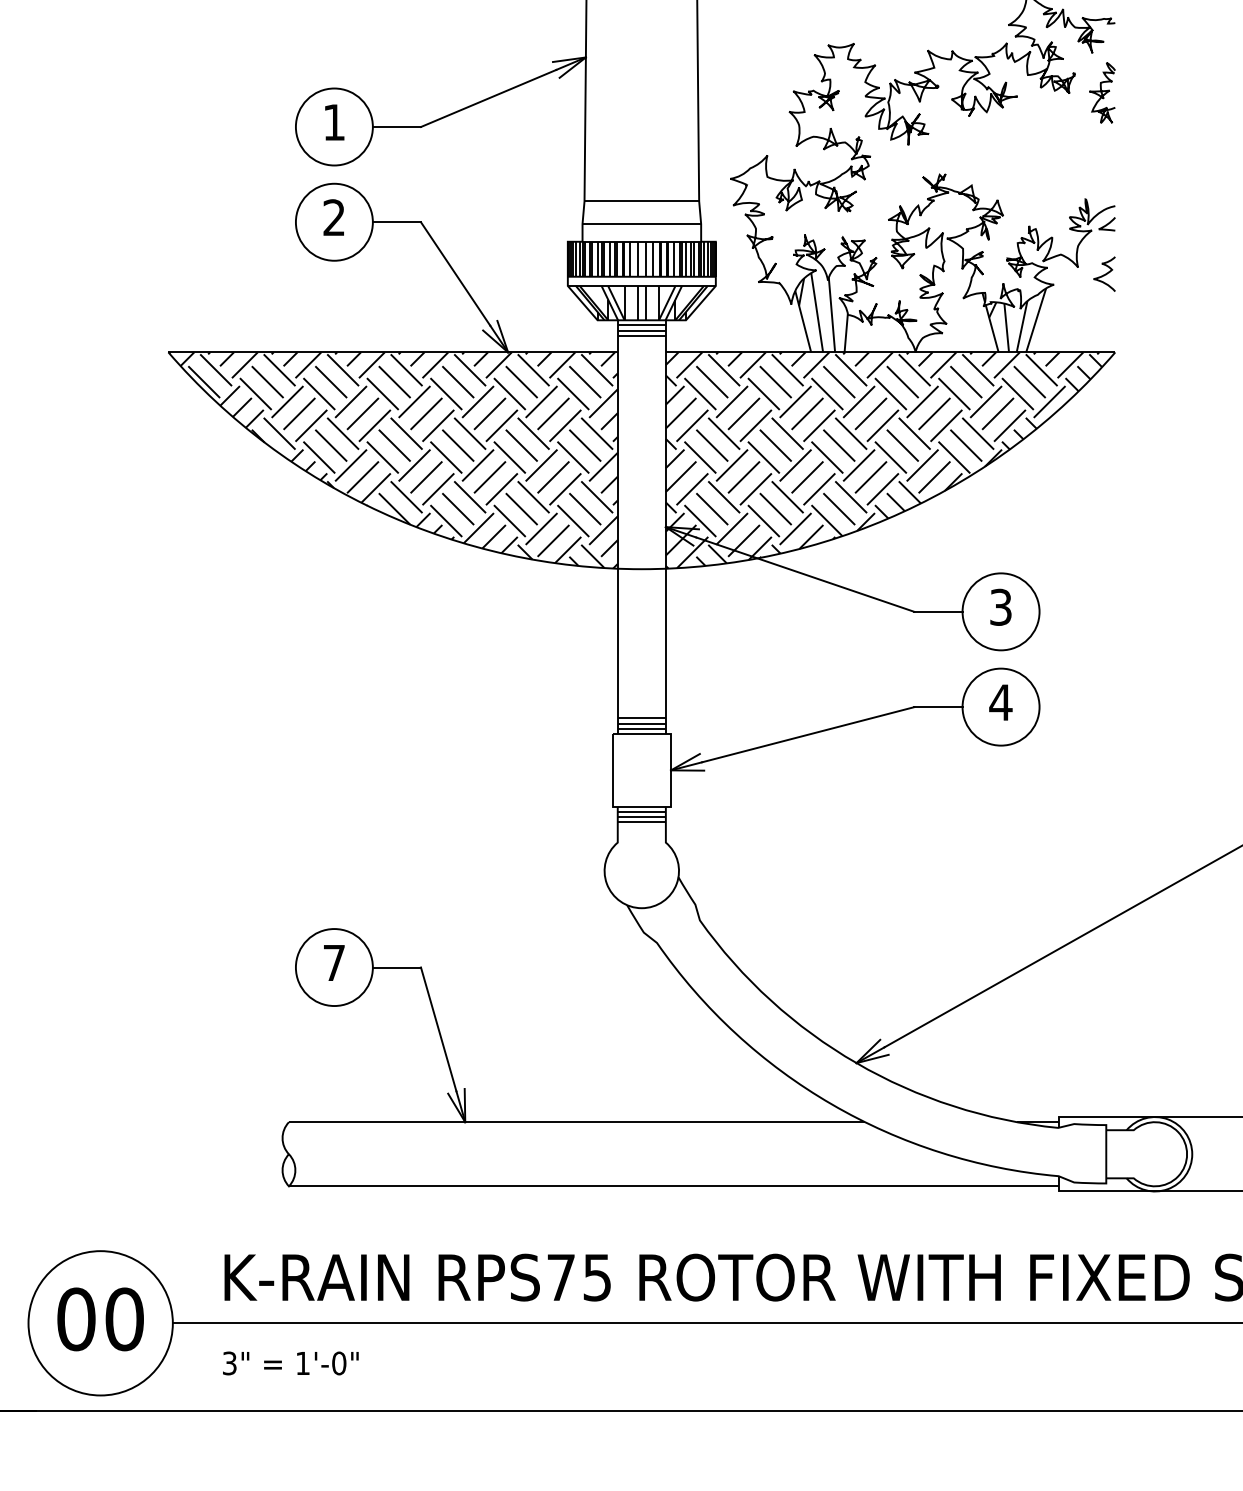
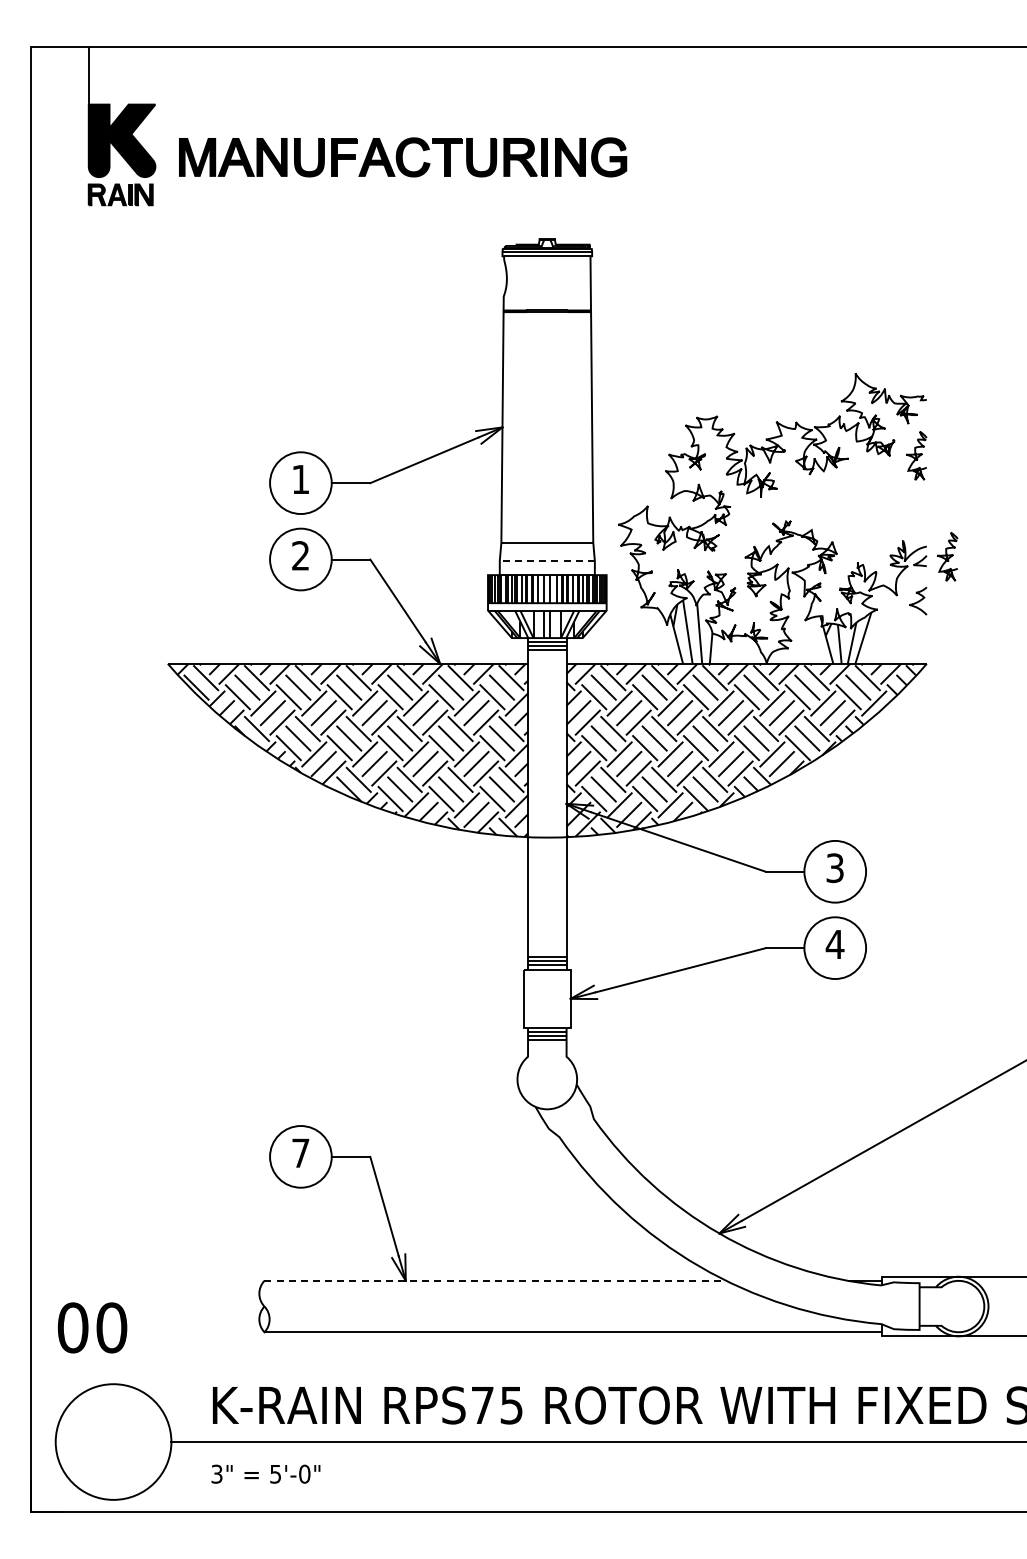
curve: (1141, 218) -> (947, 556), added
line: (642, 223) -> (547, 560), solid -> dashed
line: (577, 1121) -> (495, 1280), solid -> dashed
text: (100, 1318) -> (92, 1327), moved
text: (302, 1363) -> (275, 1474), 1'-0" -> 5'-0"

